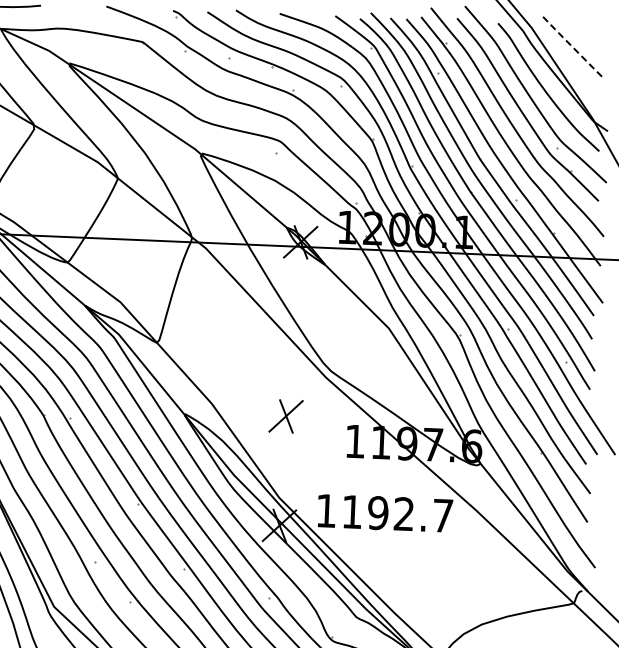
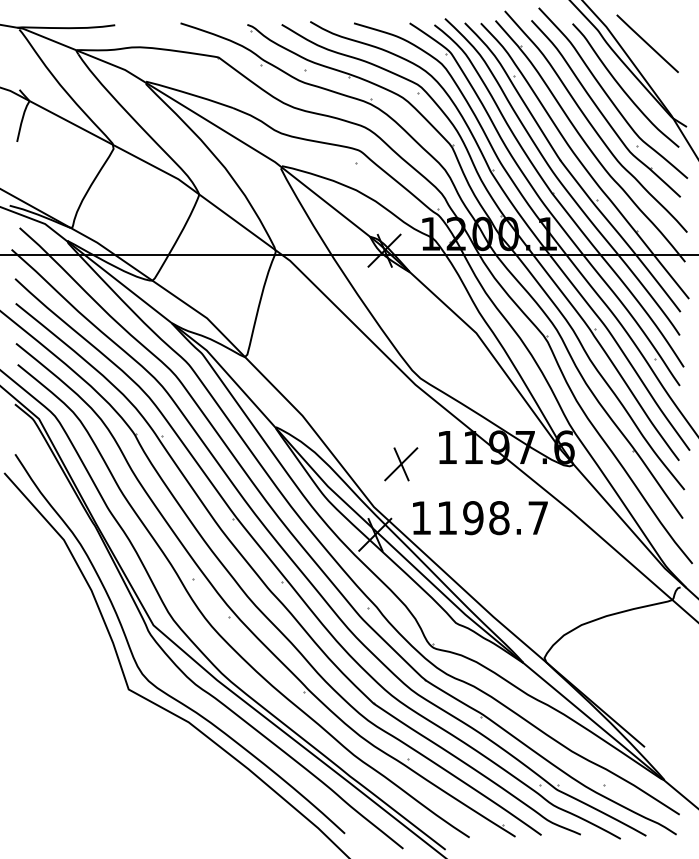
line: (572, 46) -> (647, 43), dashed -> solid
part: (286, 416) -> (401, 464), moved
text: (404, 514) -> (499, 518), 1192.7 -> 1198.7

